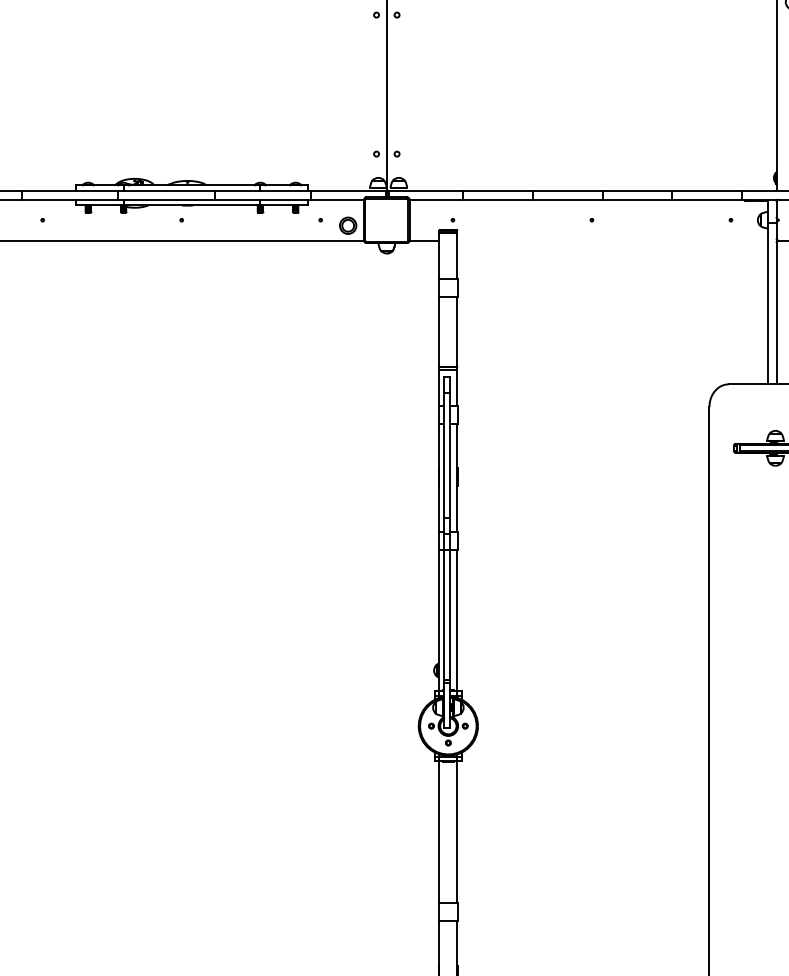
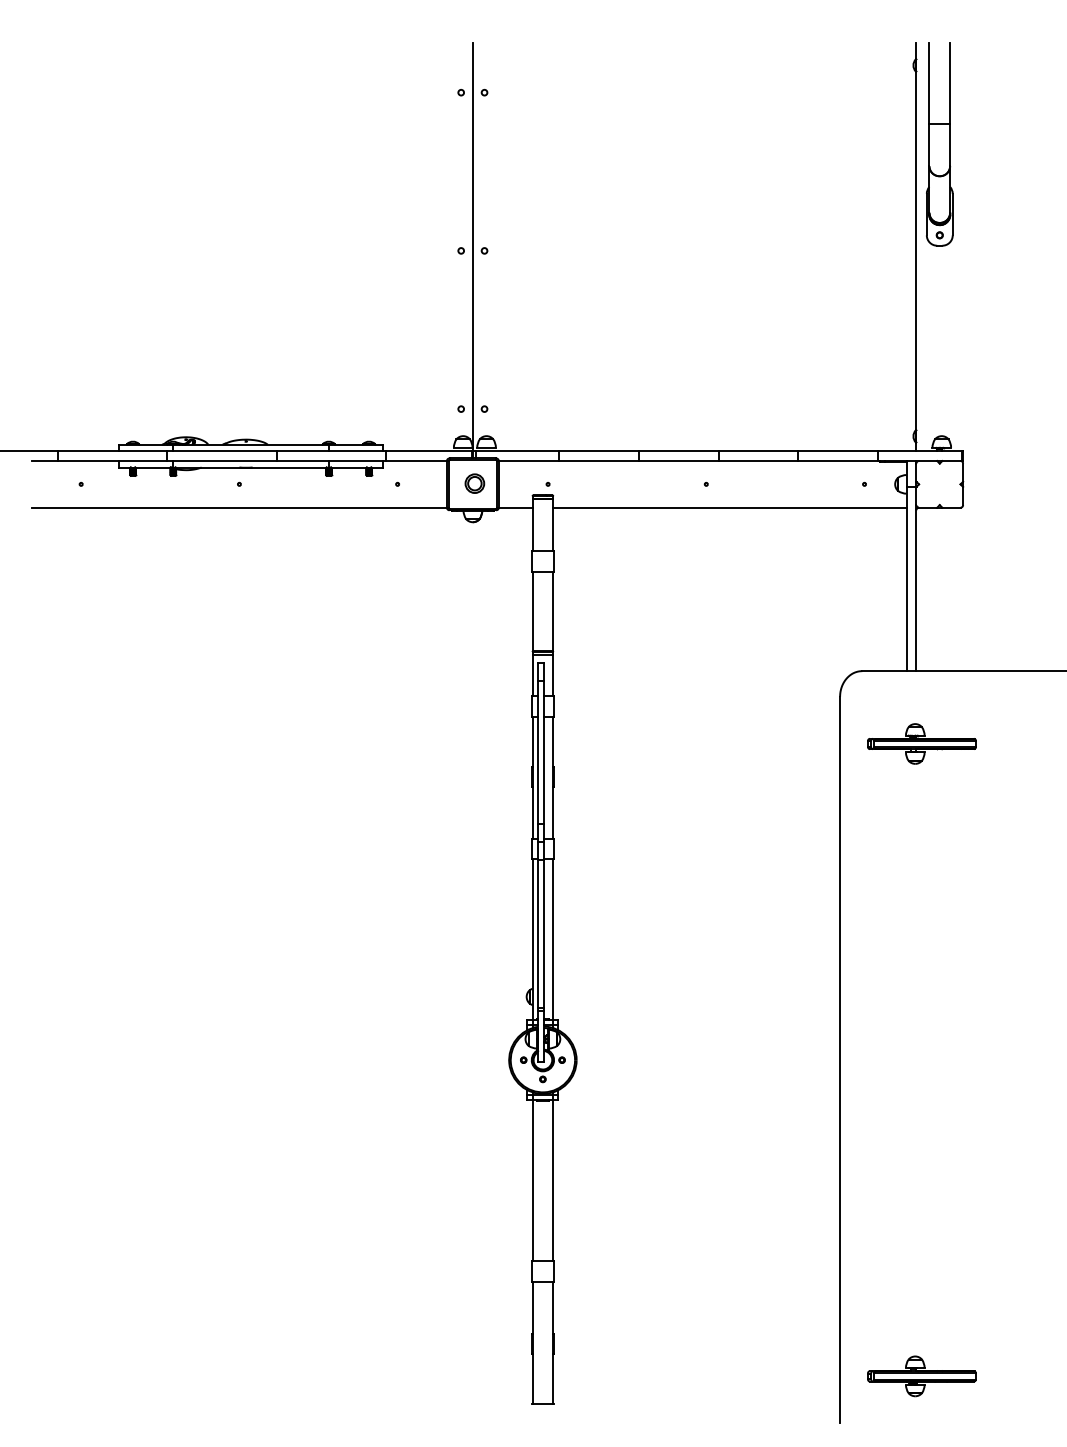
part: (347, 225) -> (474, 483), moved
line: (612, 240) -> (729, 507), added

